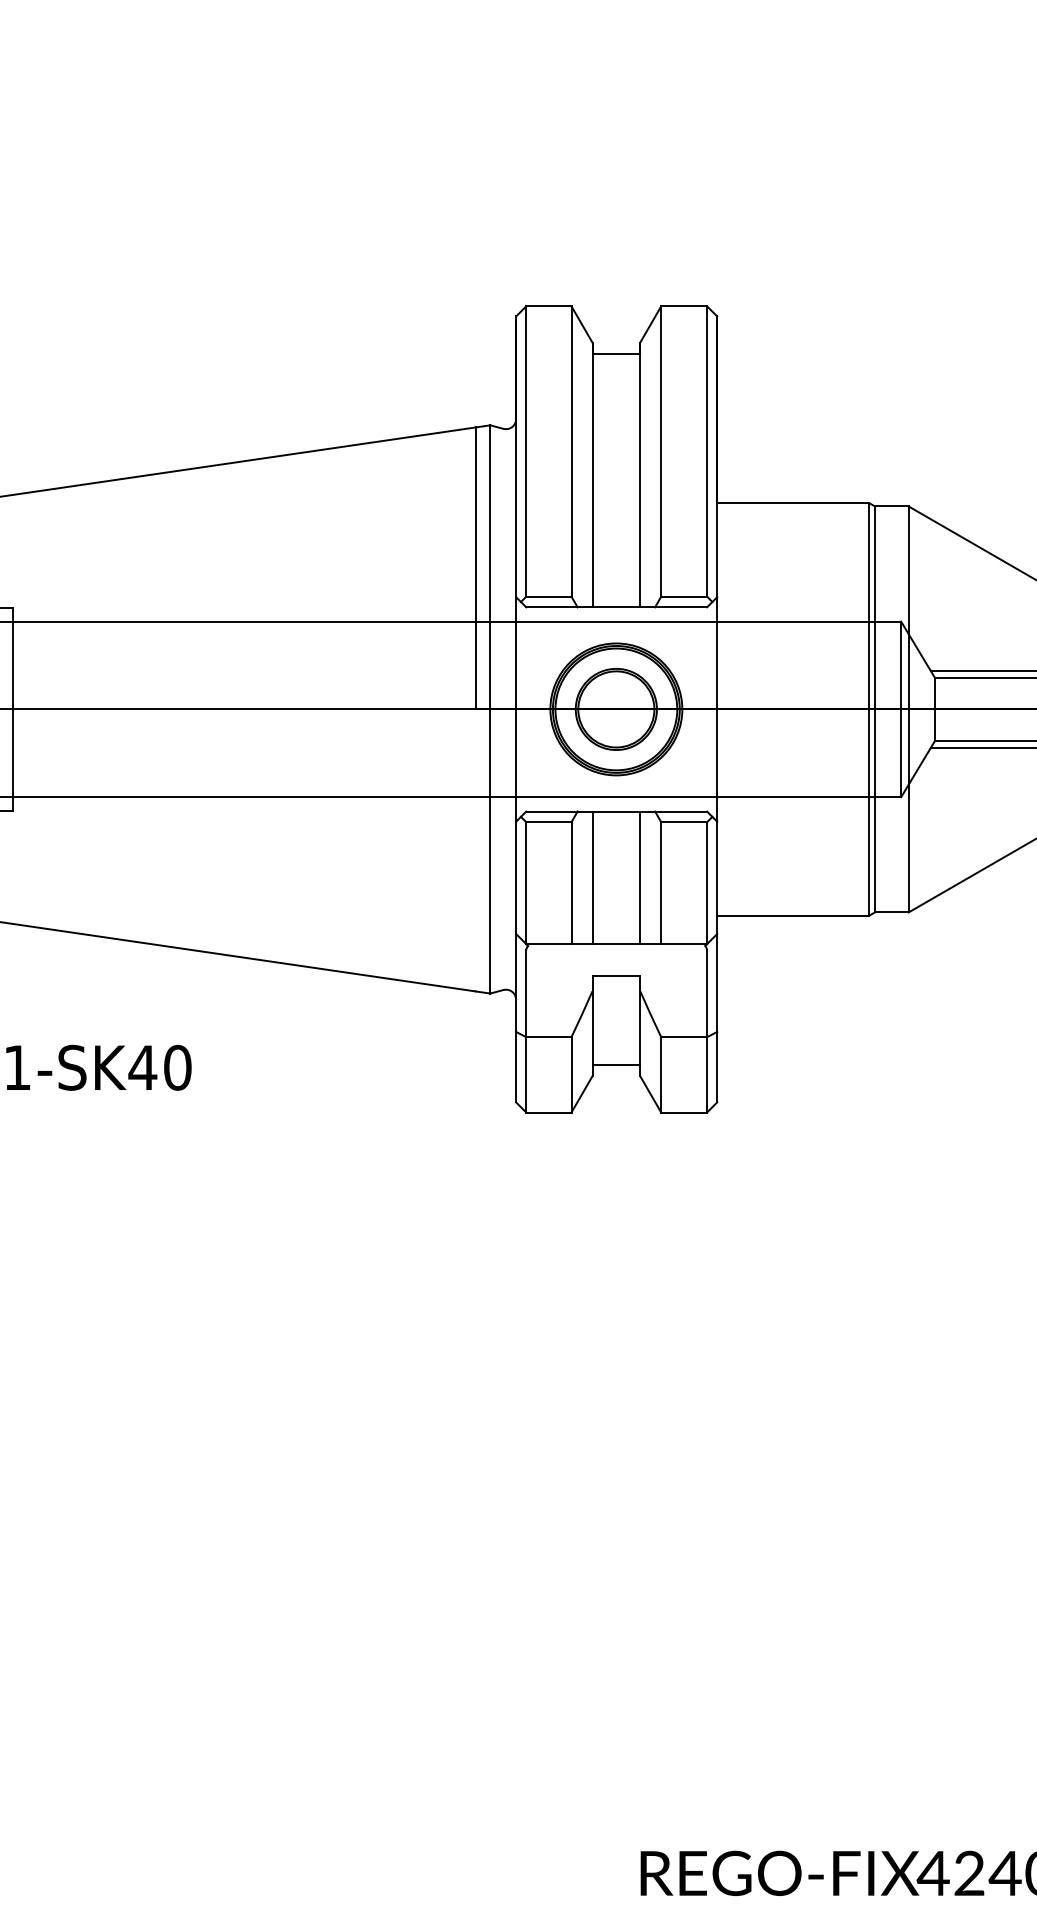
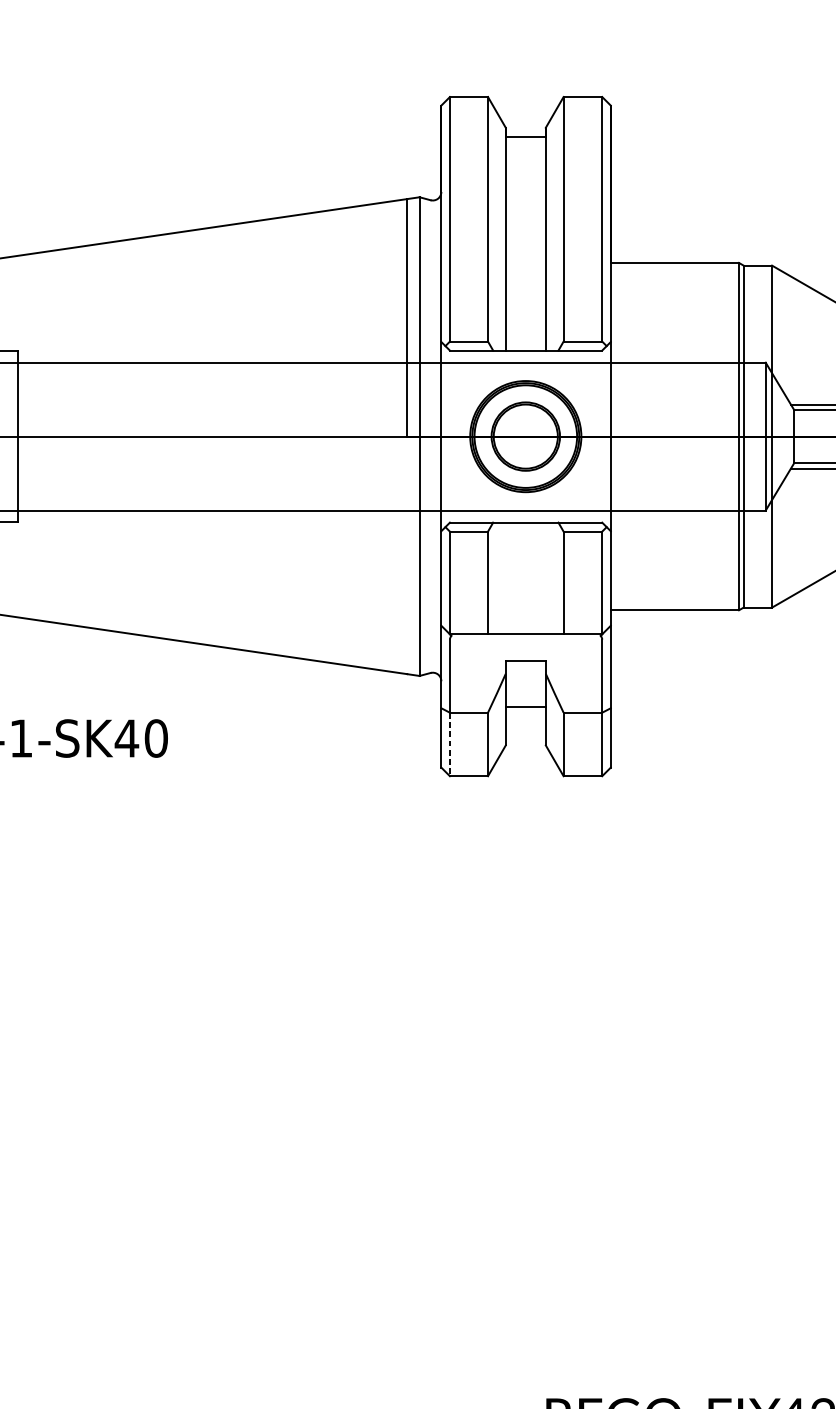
line: (592, 877) -> (505, 578), removed
line: (640, 877) -> (546, 578), removed
line: (616, 1064) -> (525, 707), moved
line: (526, 1074) -> (450, 744), solid -> dashed

